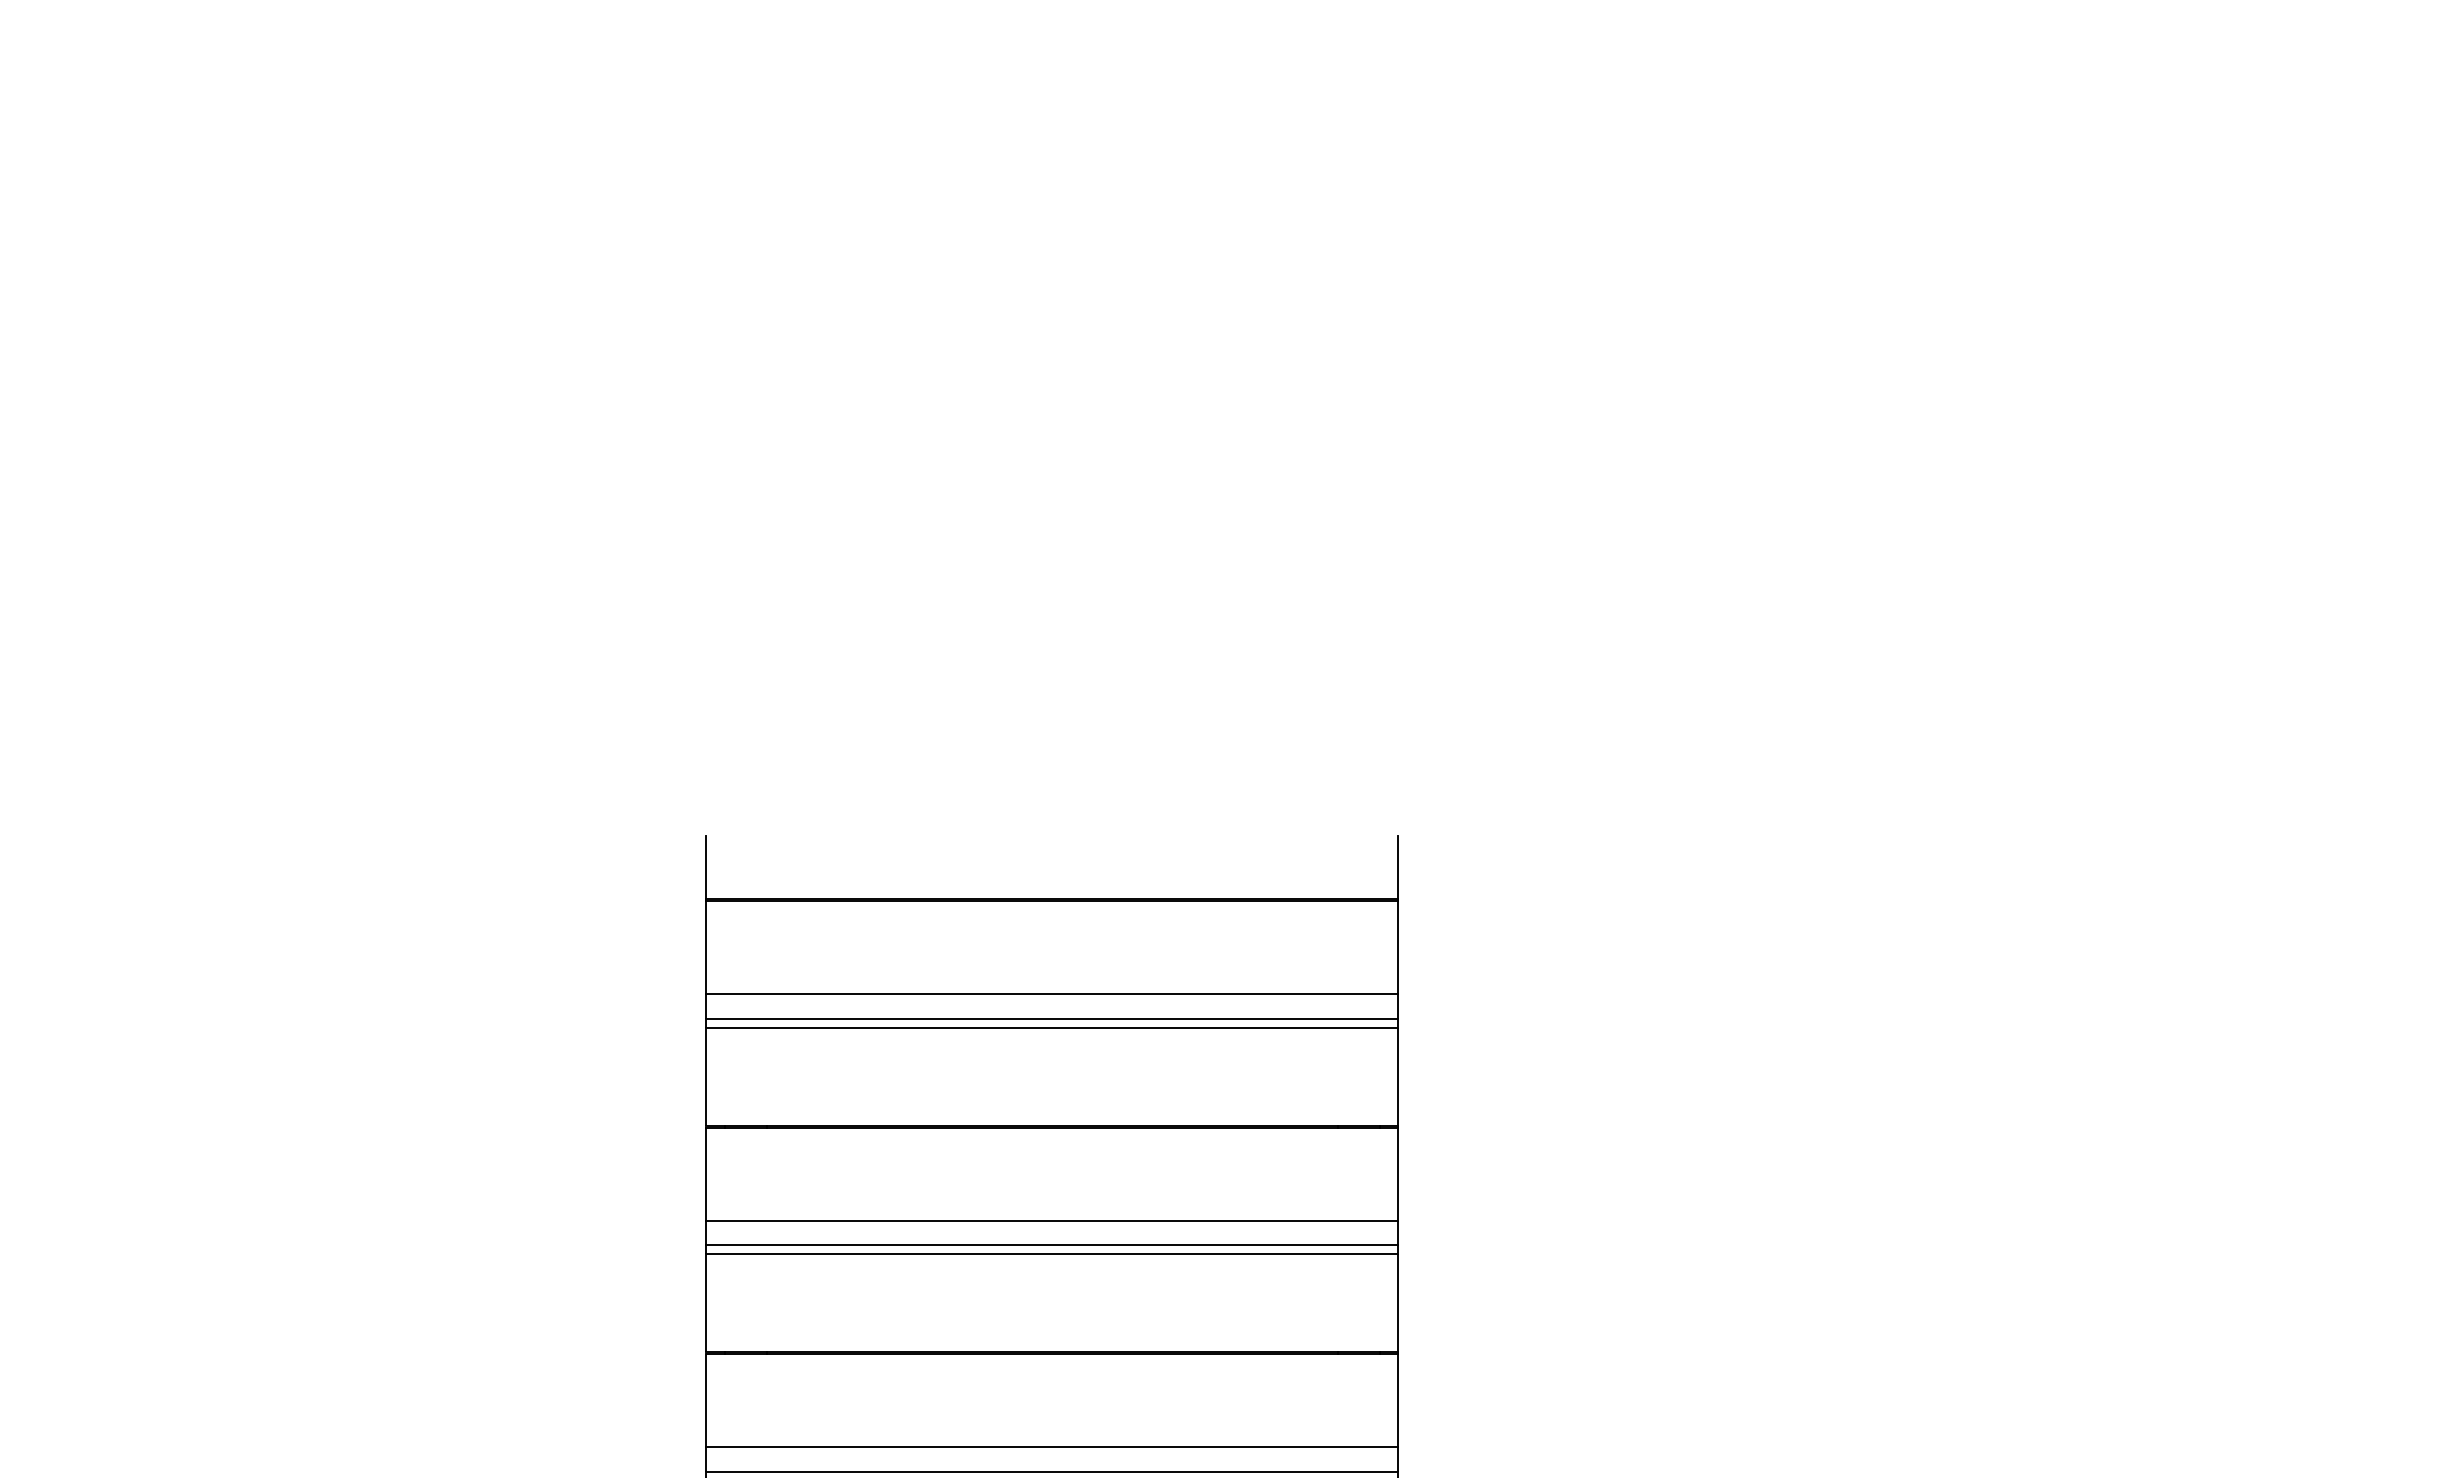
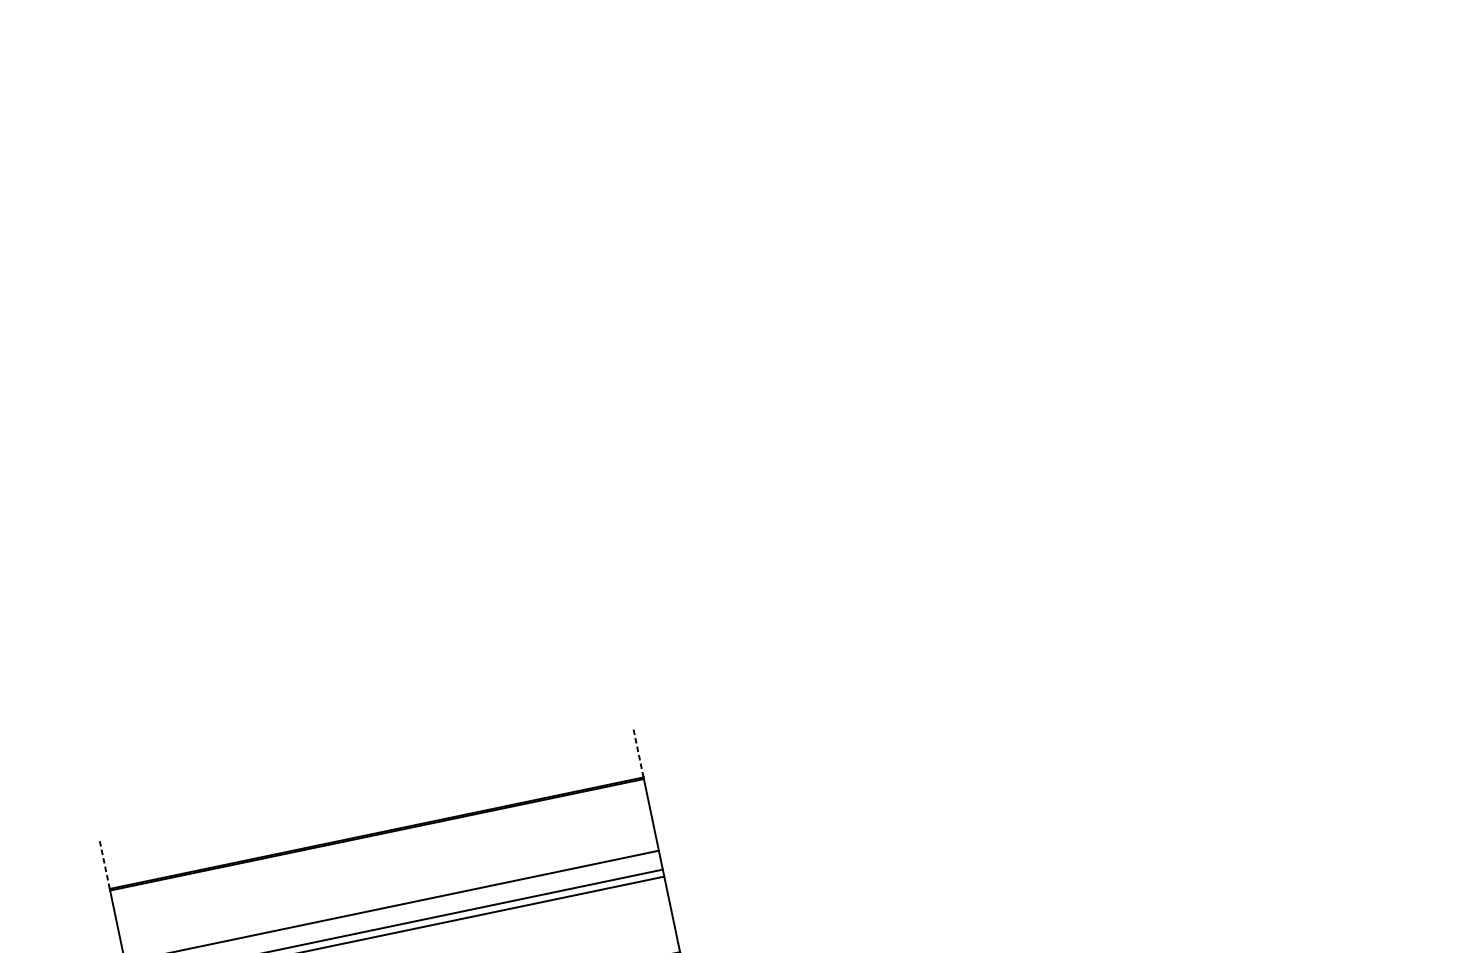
line: (706, 867) -> (104, 864), solid -> dashed
line: (1398, 867) -> (638, 753), solid -> dashed

